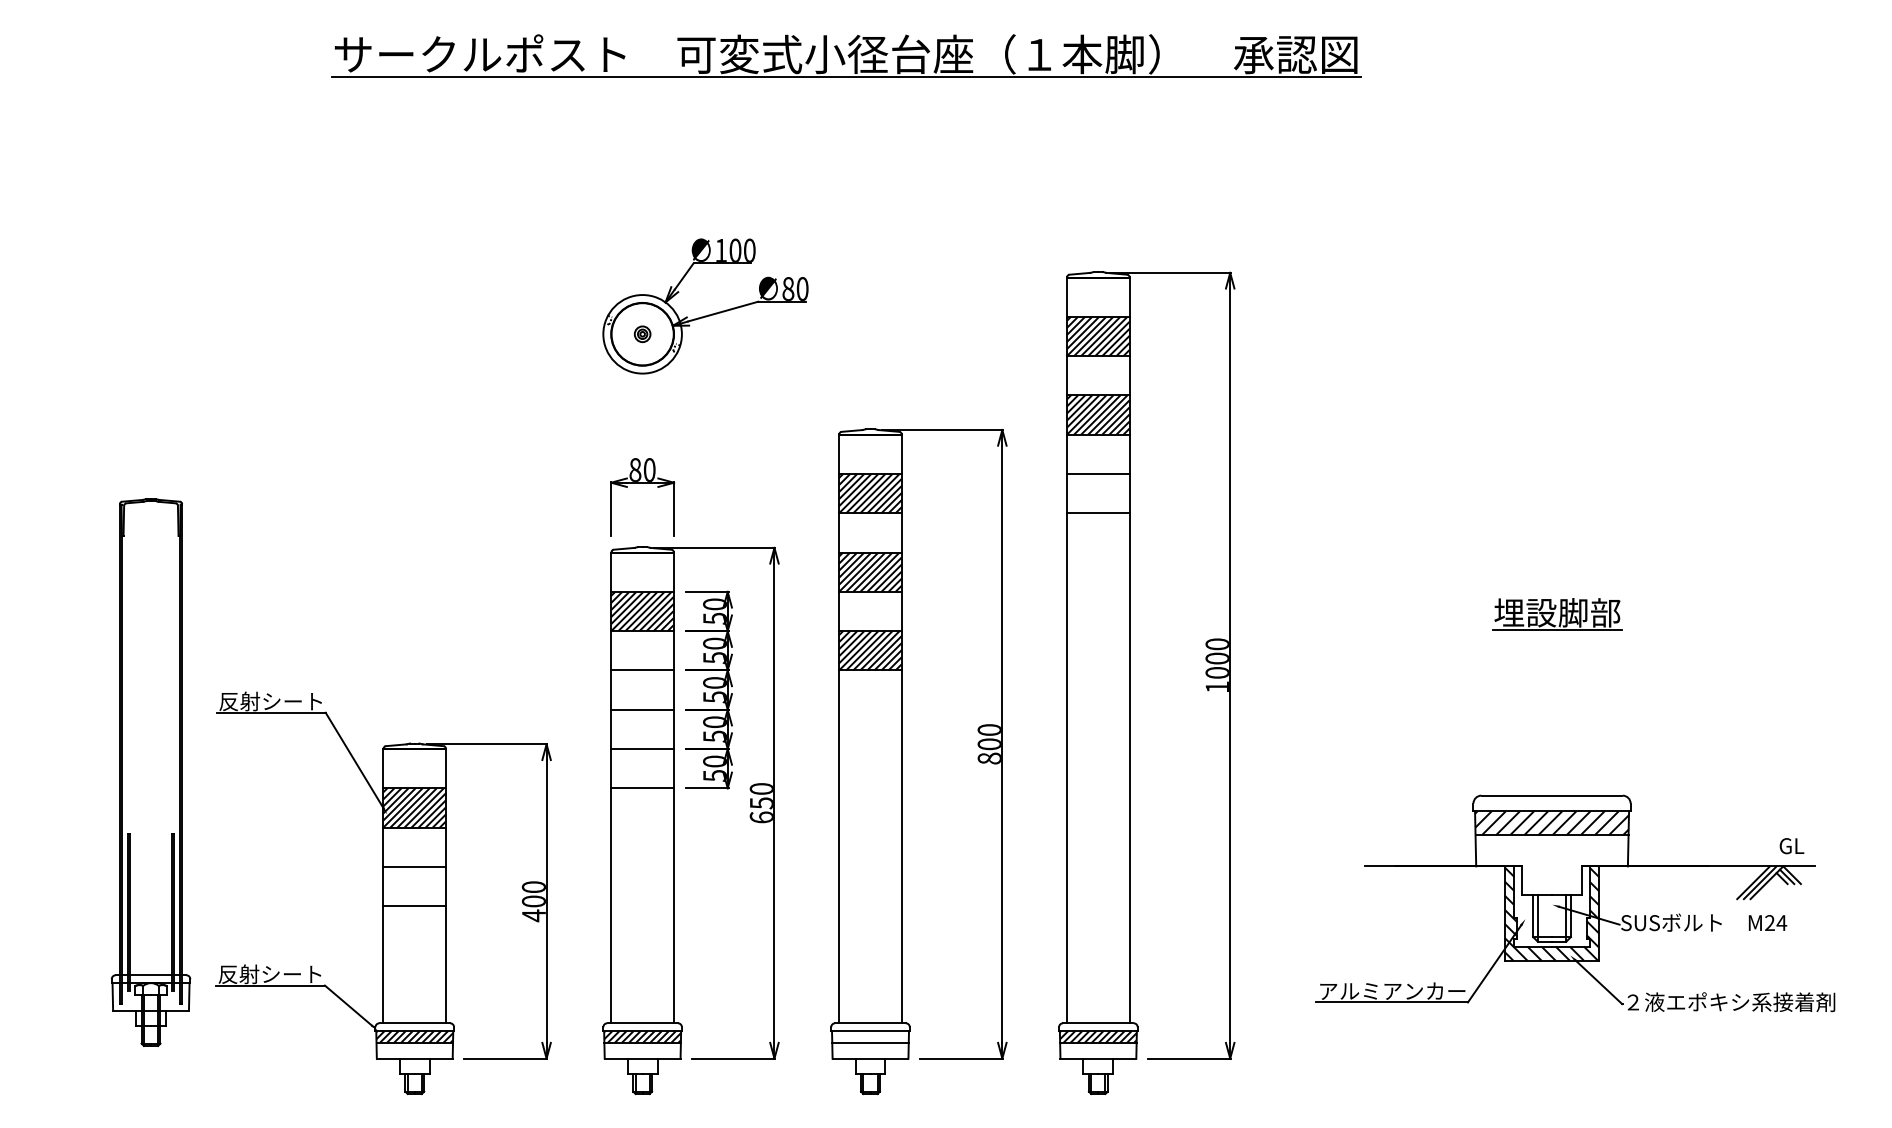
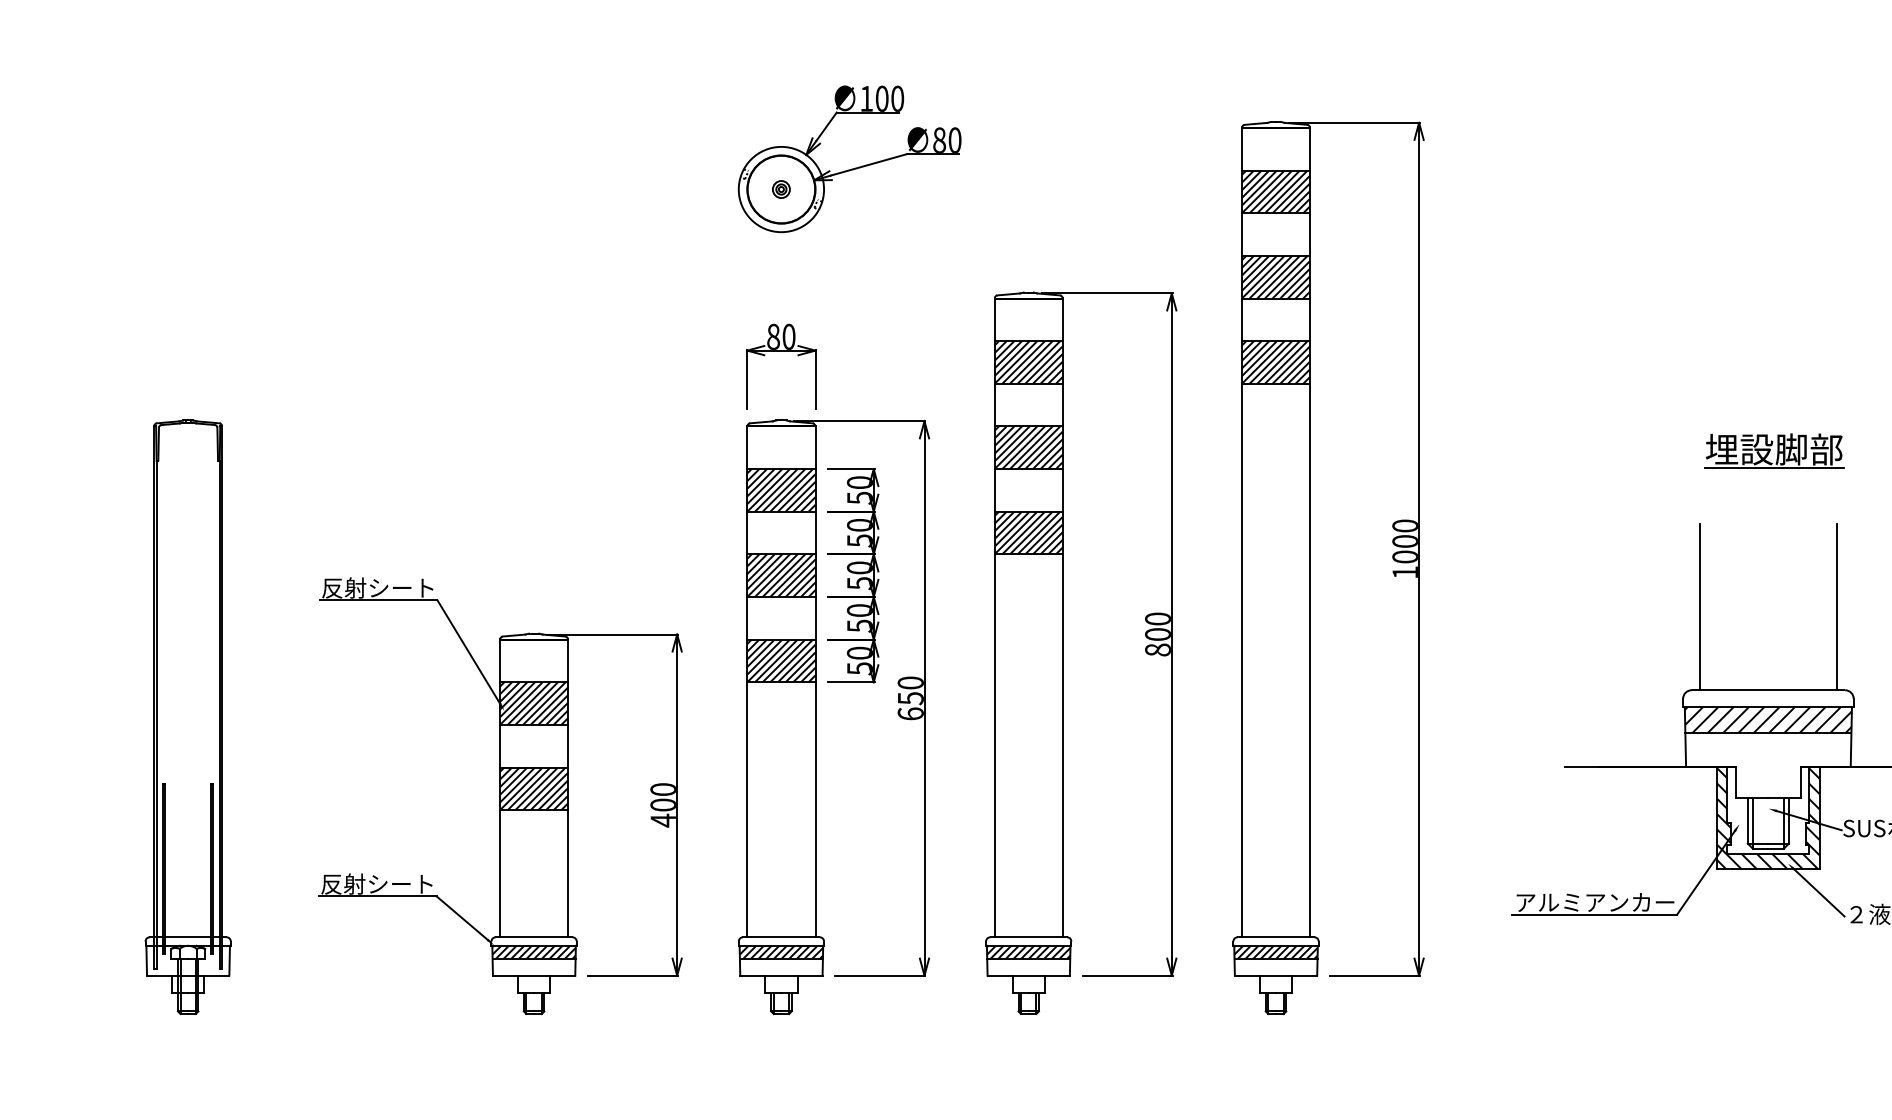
hatch: (1097, 493) -> (1275, 362), added
part: (1557, 614) -> (1774, 451), moved
hatch: (642, 689) -> (781, 575), added
line: (1489, 718) -> (1700, 606), added
line: (1614, 718) -> (1836, 606), added
hatch: (642, 768) -> (781, 660), added
part: (150, 772) -> (187, 717), moved
hatch: (414, 886) -> (533, 788), added
hatch: (870, 1036) -> (1028, 951), added

